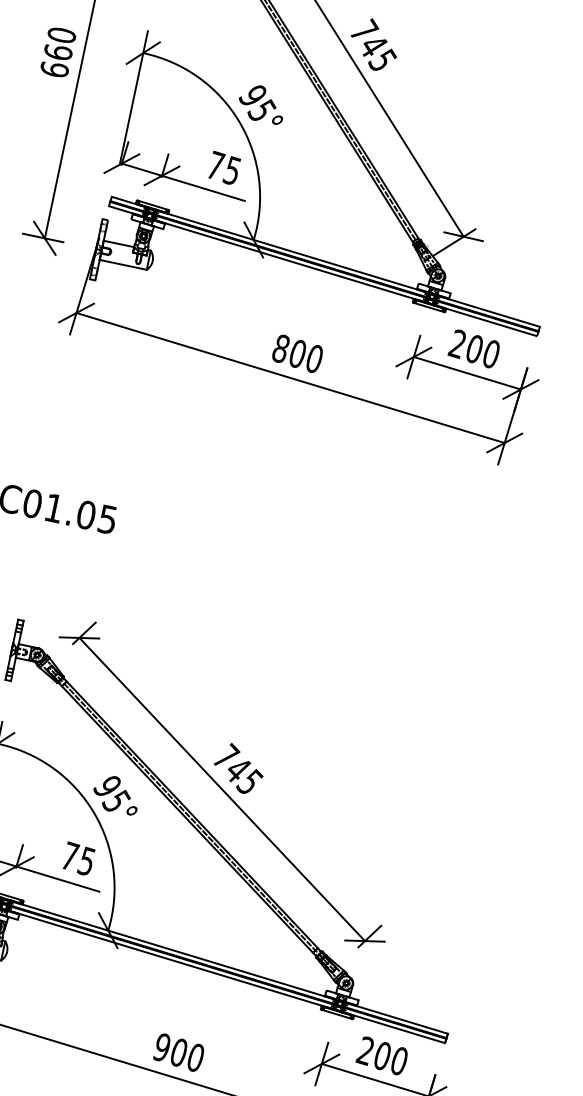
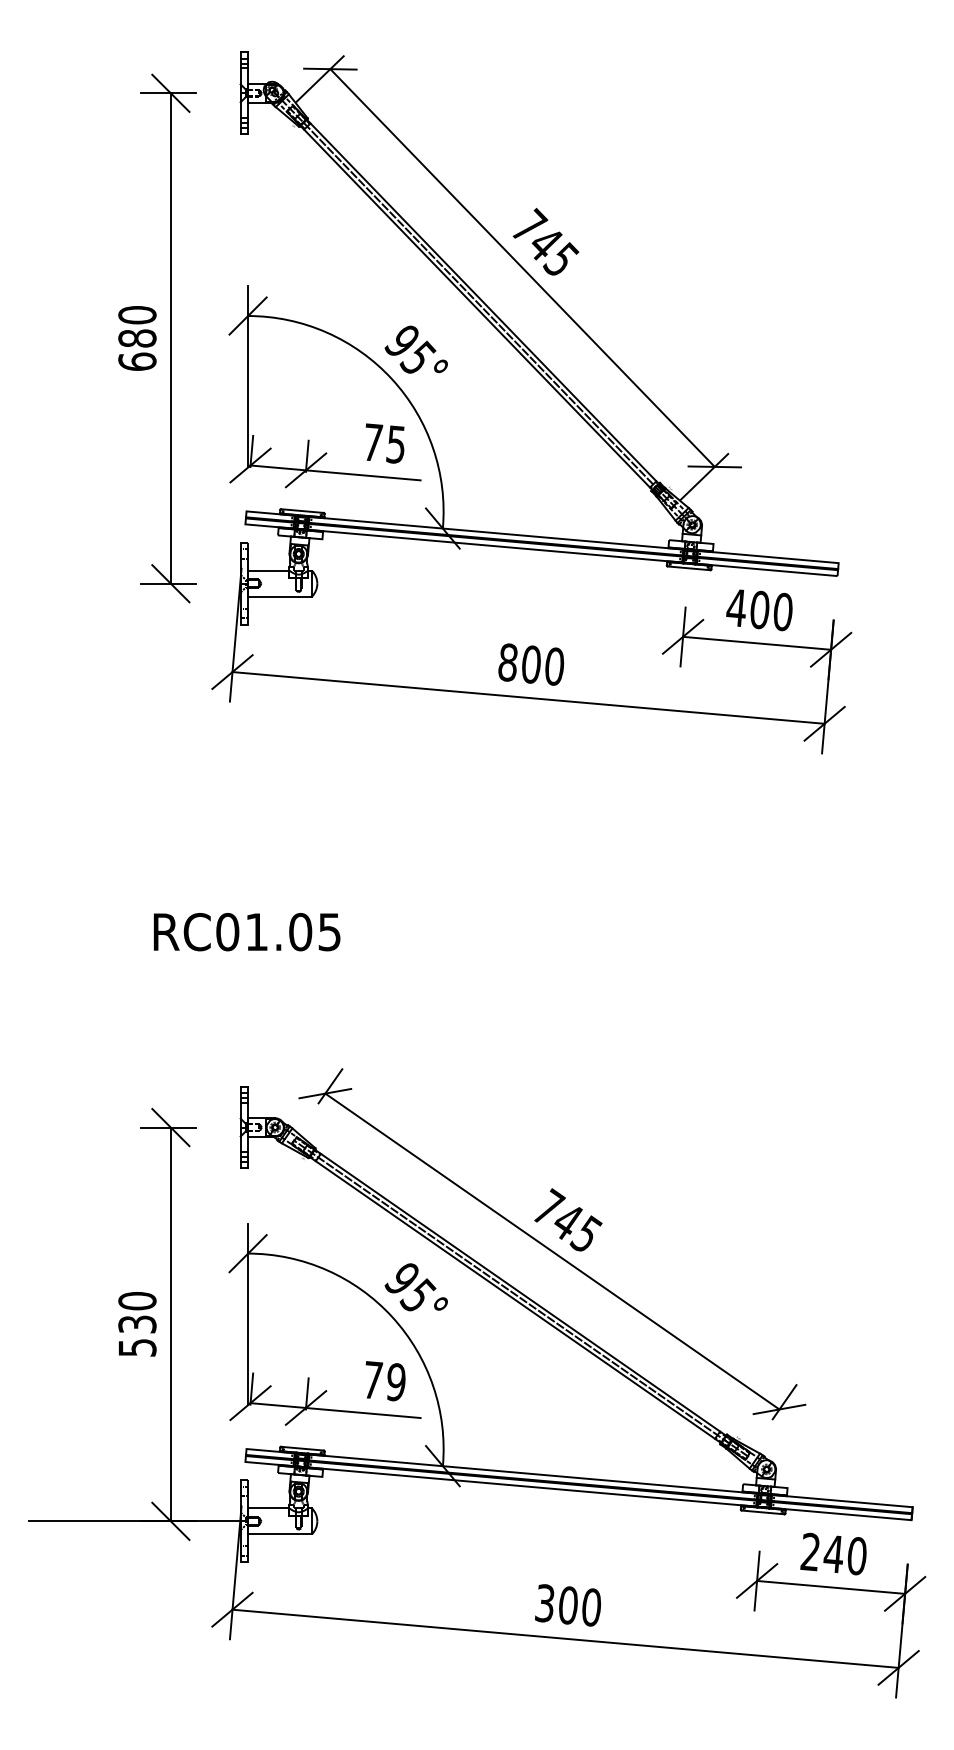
text: (58, 52) -> (137, 338), 660 -> 680
text: (457, 343) -> (735, 607), 200 -> 400
text: (86, 861) -> (395, 1382), 75 -> 79
text: (161, 1047) -> (544, 1603), 900 -> 300
text: (382, 1056) -> (833, 1554), 200 -> 240

